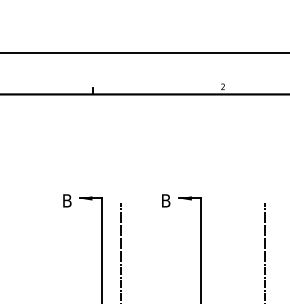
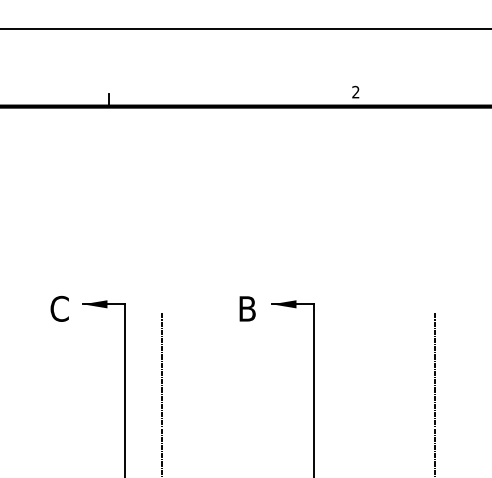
text: (67, 200) -> (60, 308), B -> C

